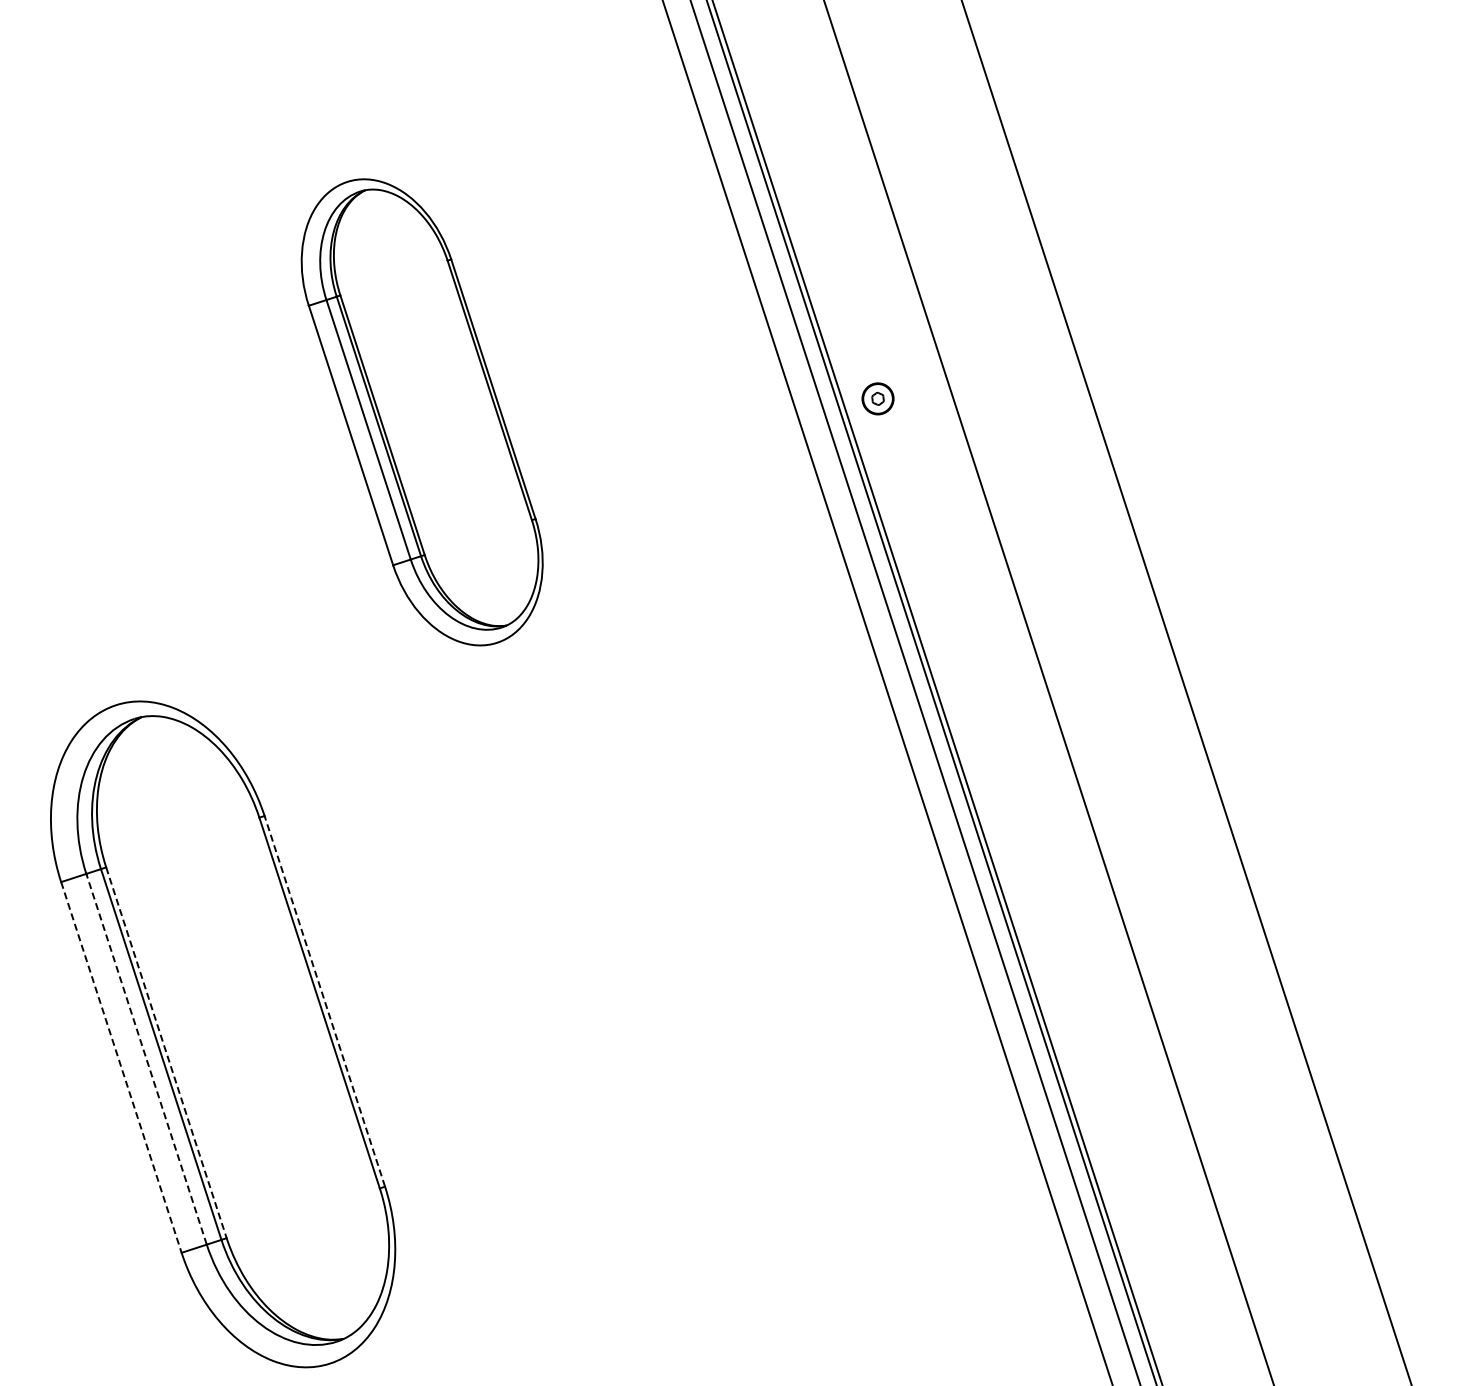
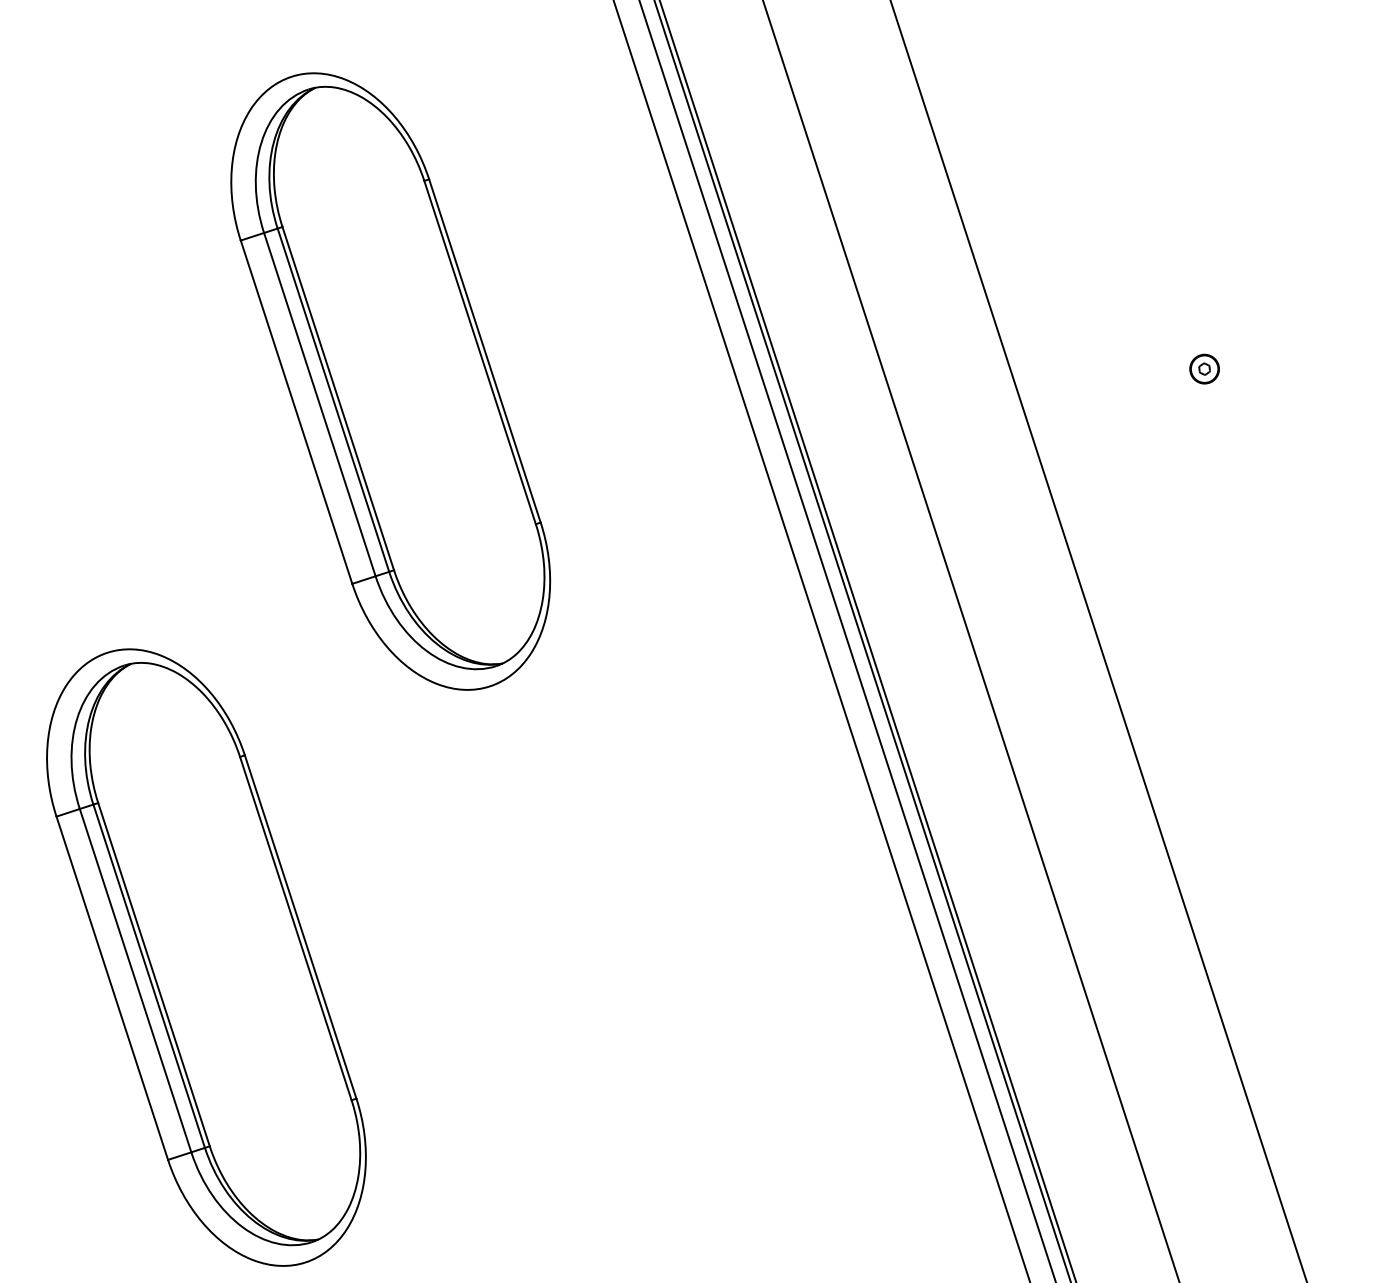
part: (877, 398) -> (1204, 368), moved
part: (422, 412) -> (391, 381), size x1.43
line: (324, 1001) -> (300, 927), dashed -> solid
line: (166, 1052) -> (154, 974), dashed -> solid
line: (146, 1059) -> (135, 980), dashed -> solid
line: (121, 1067) -> (112, 988), dashed -> solid

